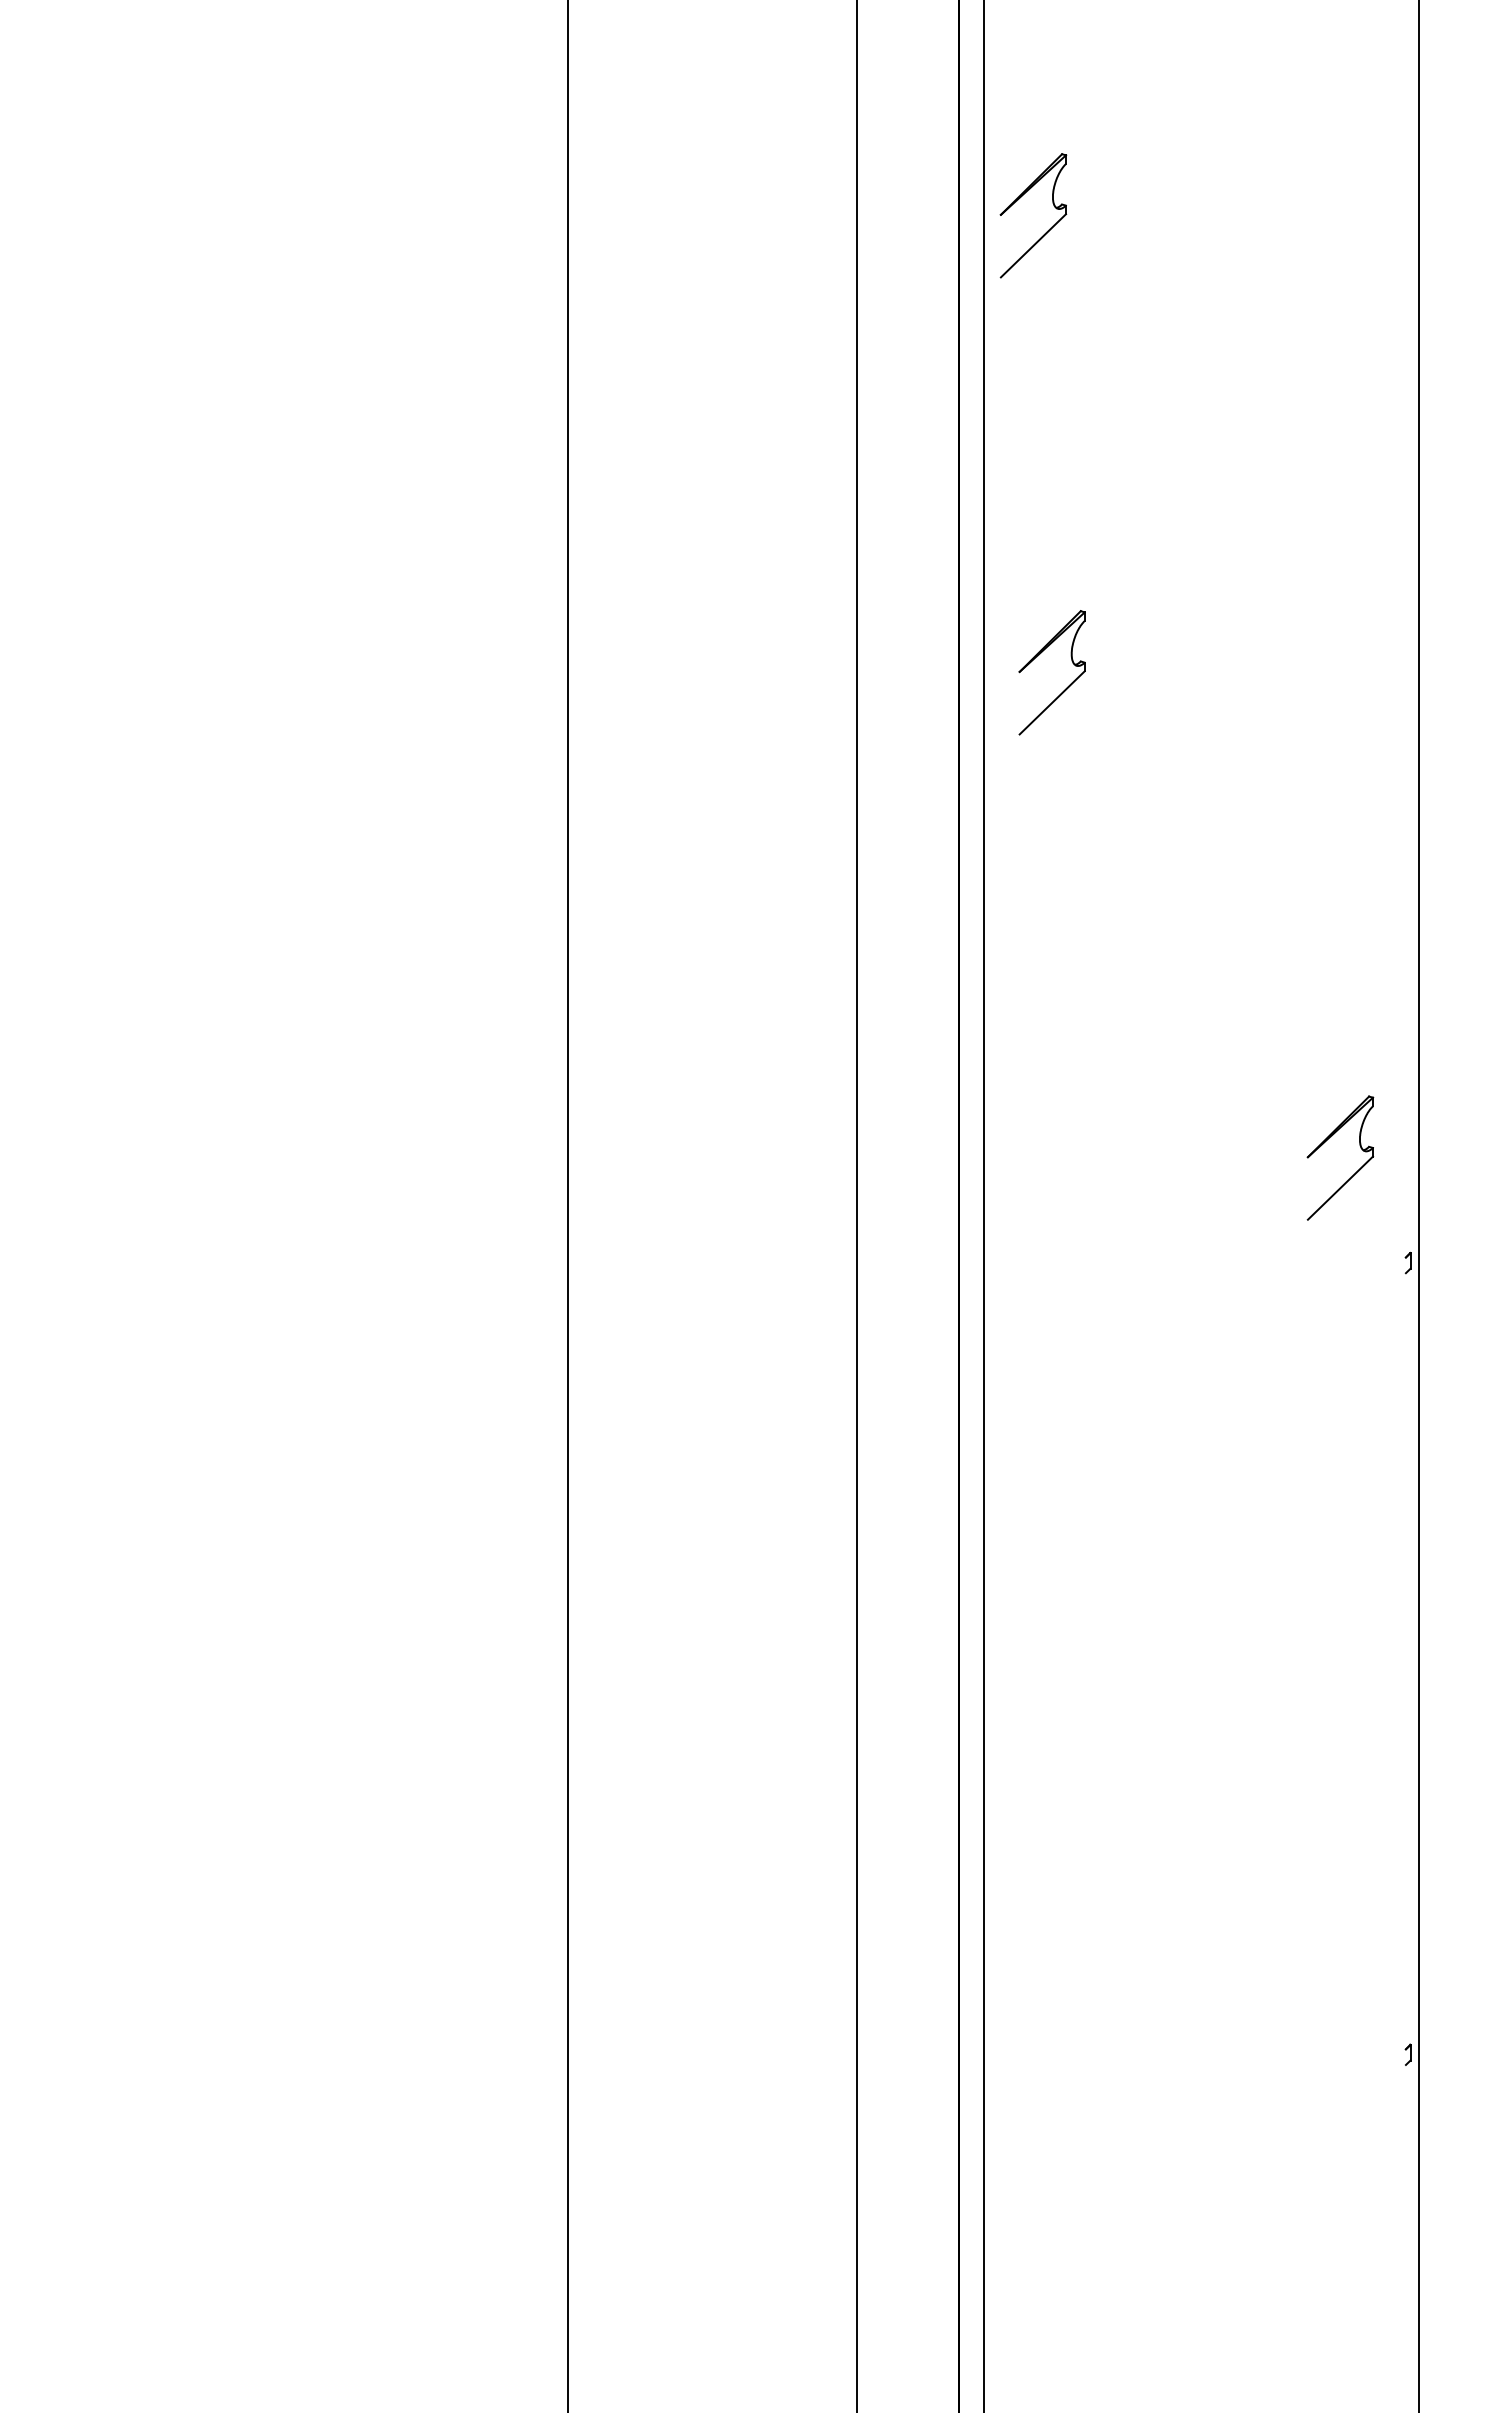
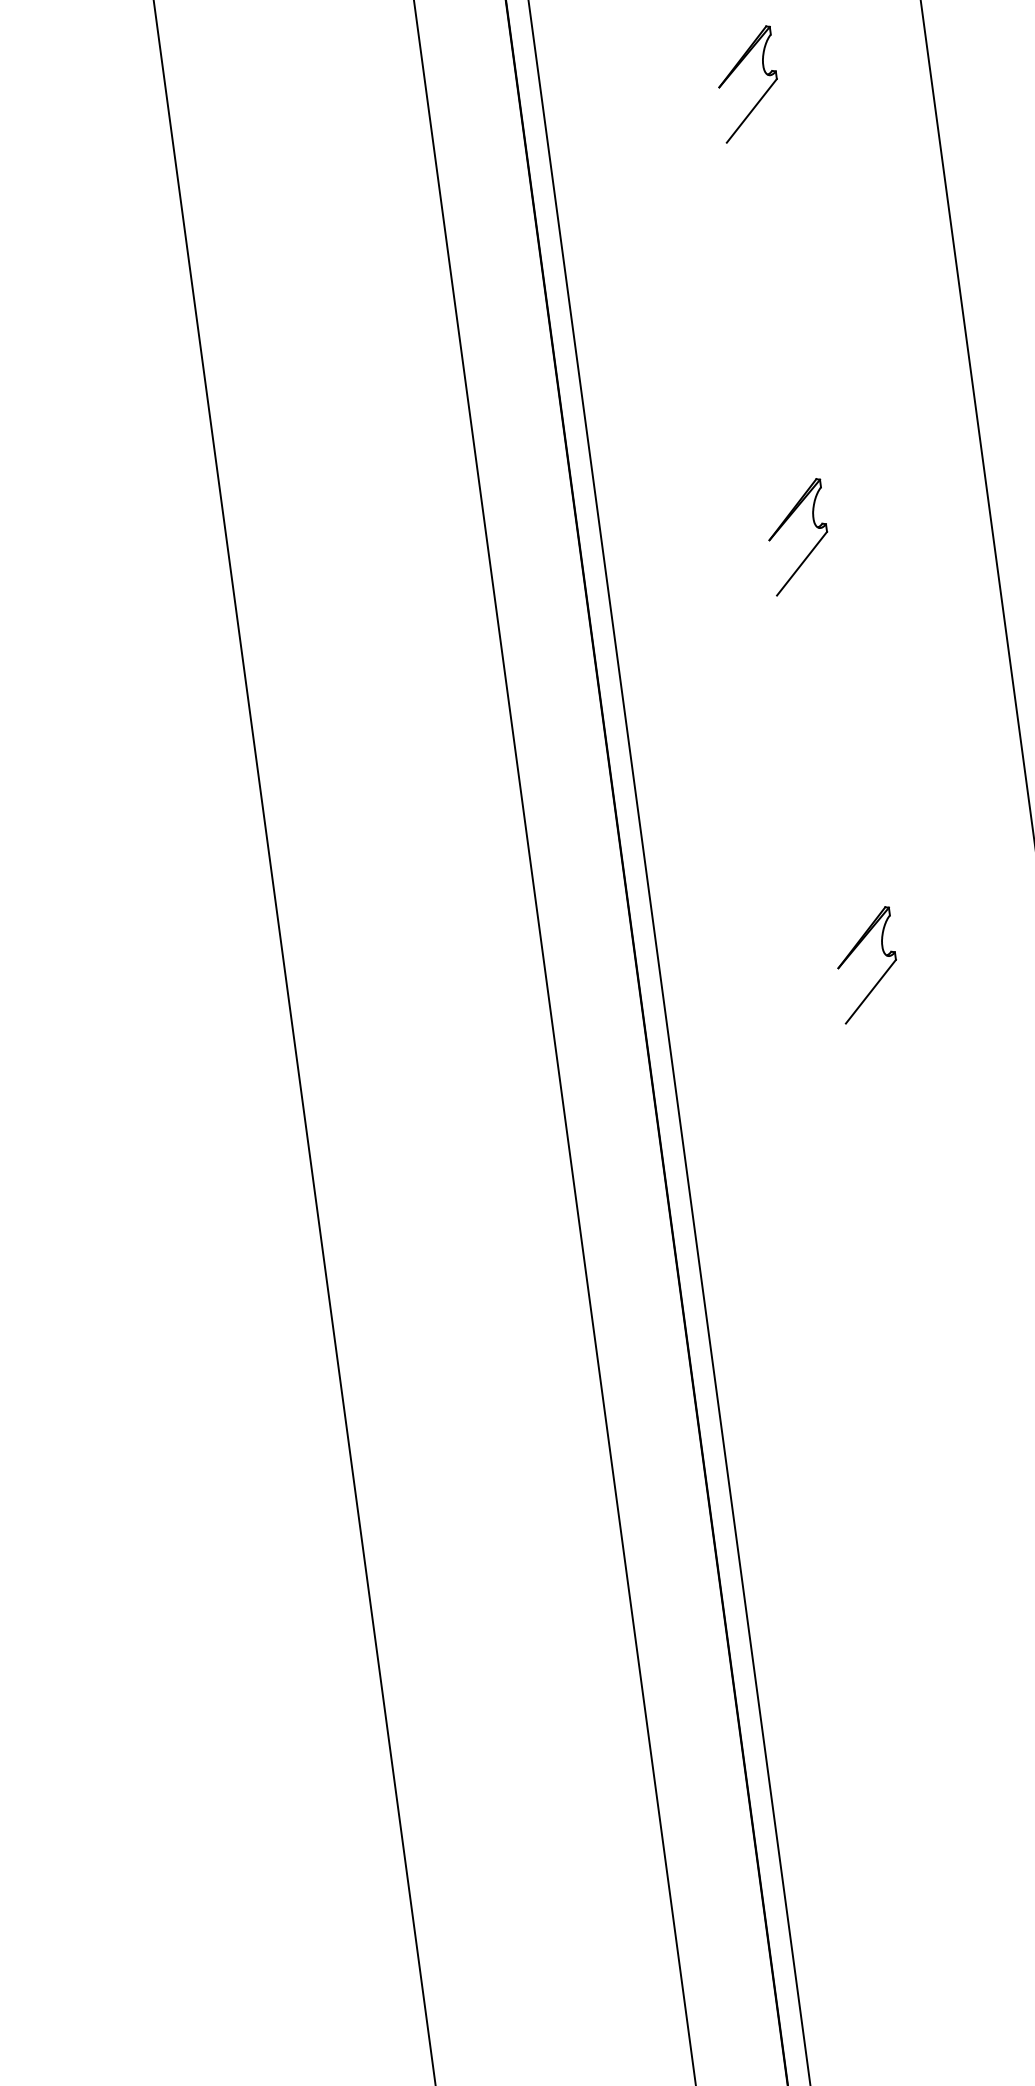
part: (1048, 229) -> (763, 94), moved
part: (1038, 656) -> (784, 524), moved
part: (1325, 1142) -> (852, 953), moved

